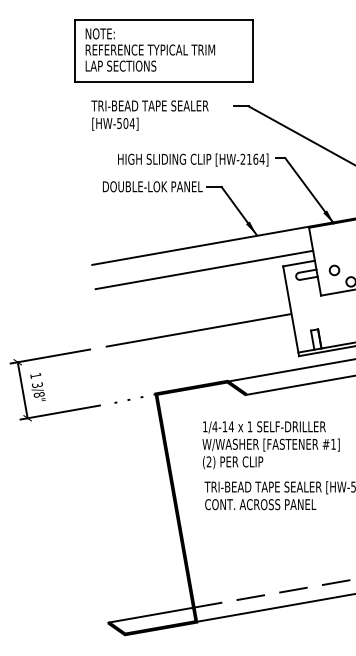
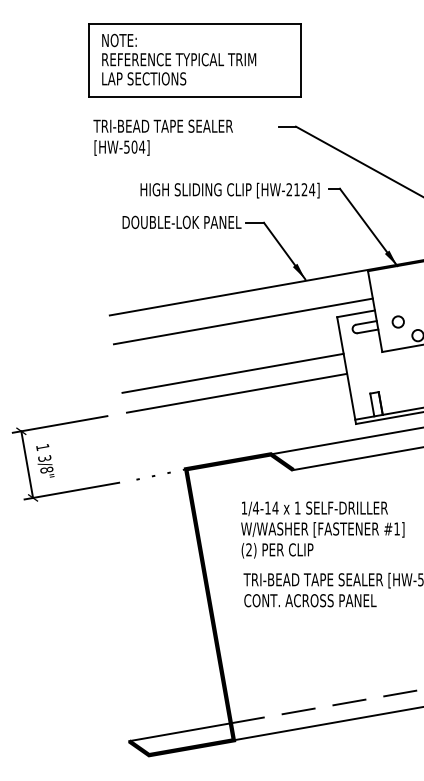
text: (149, 115) -> (162, 137), moved
text: (255, 158) -> (304, 188), [HW-2164] -> [HW-2124]
line: (195, 313) -> (232, 373), added

